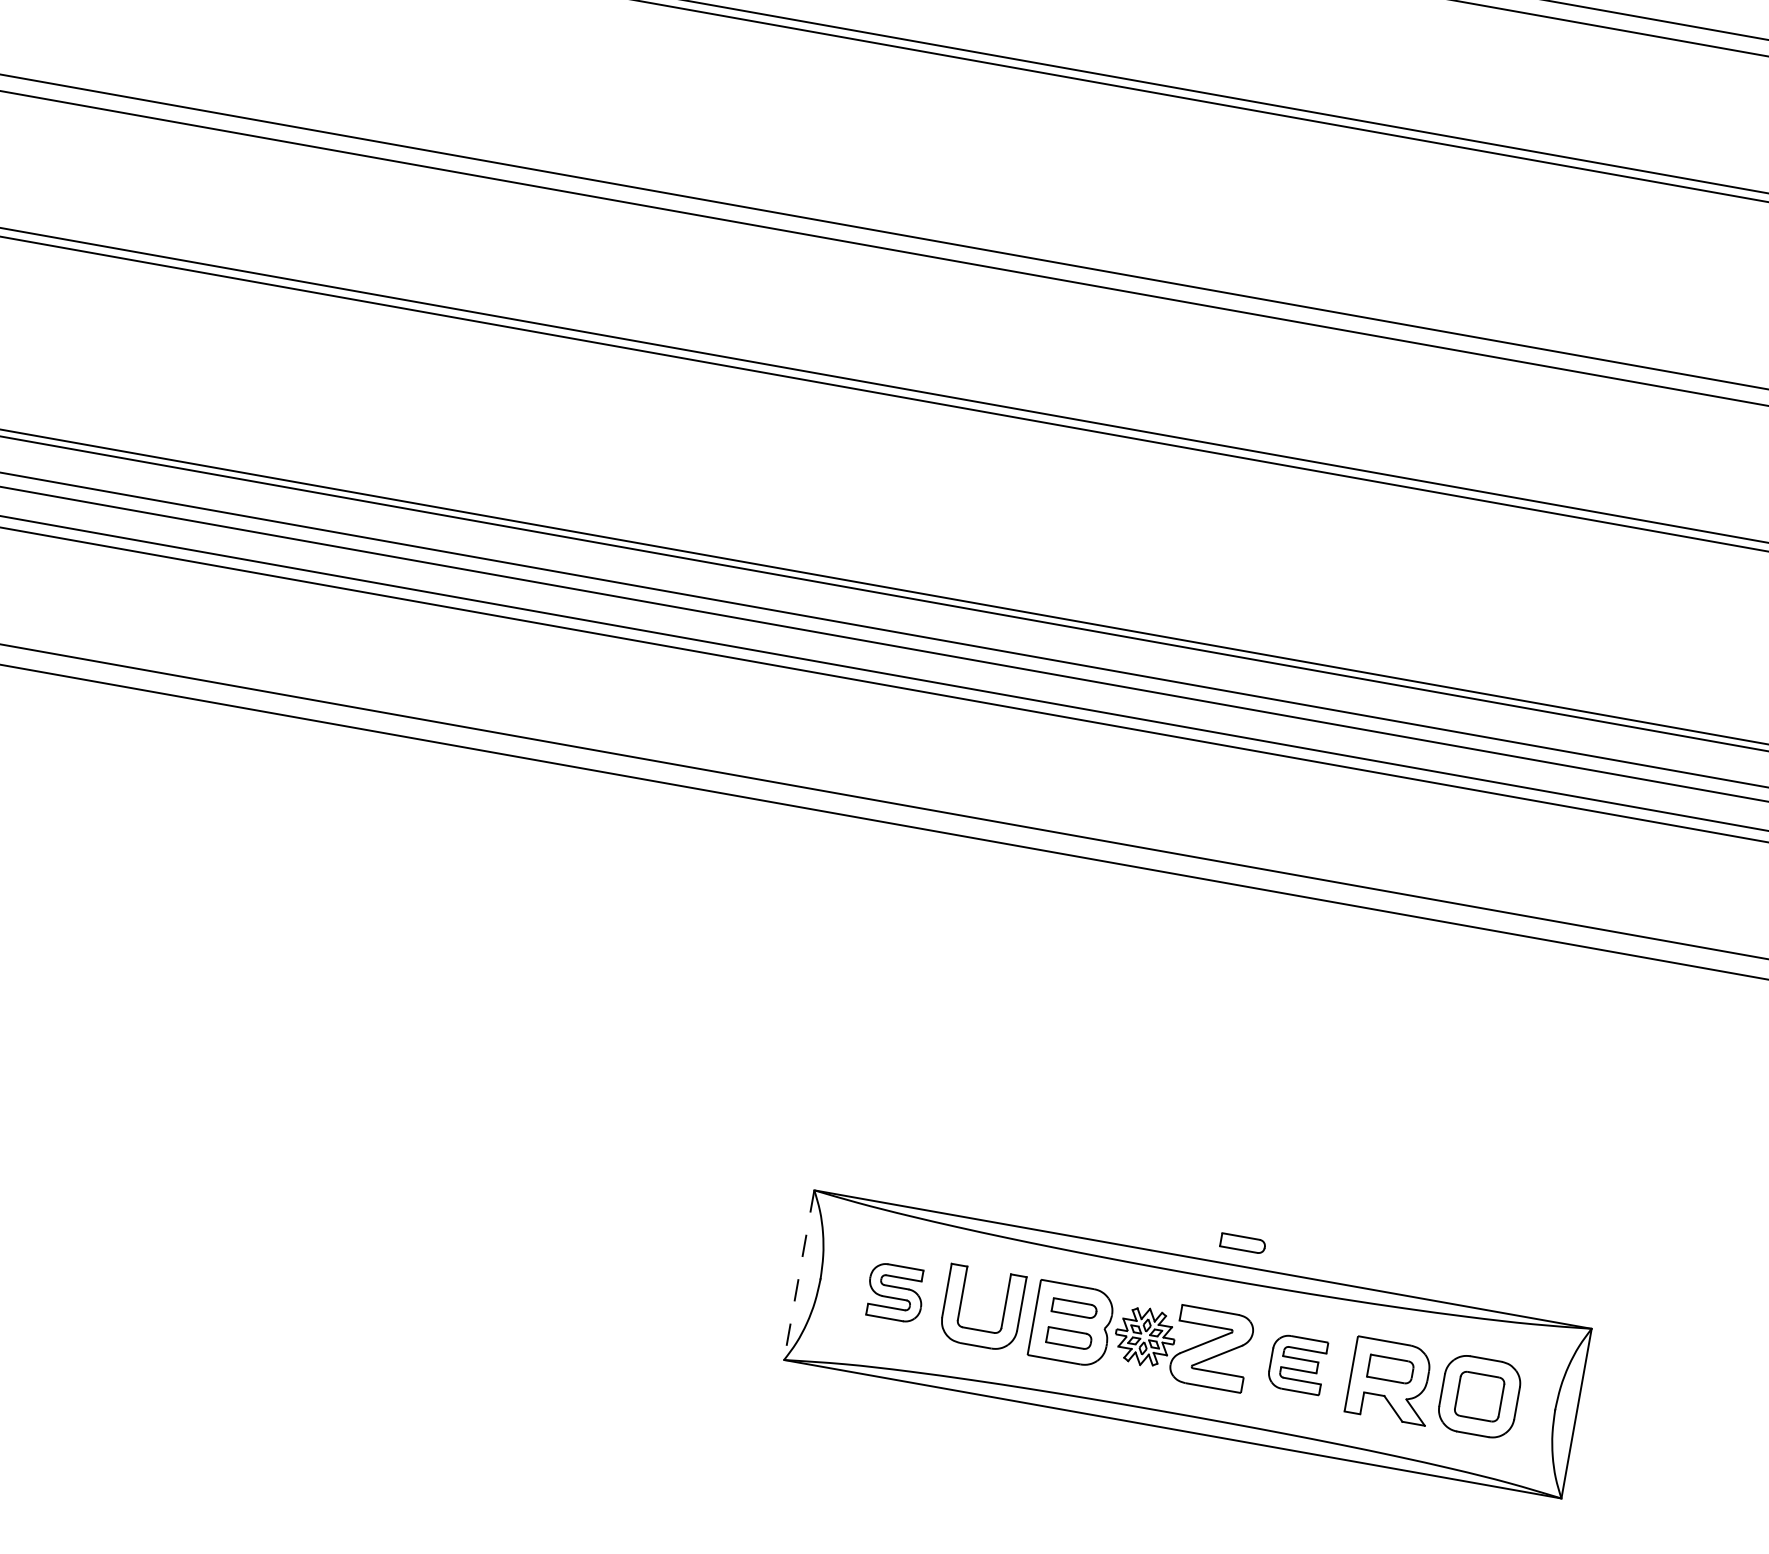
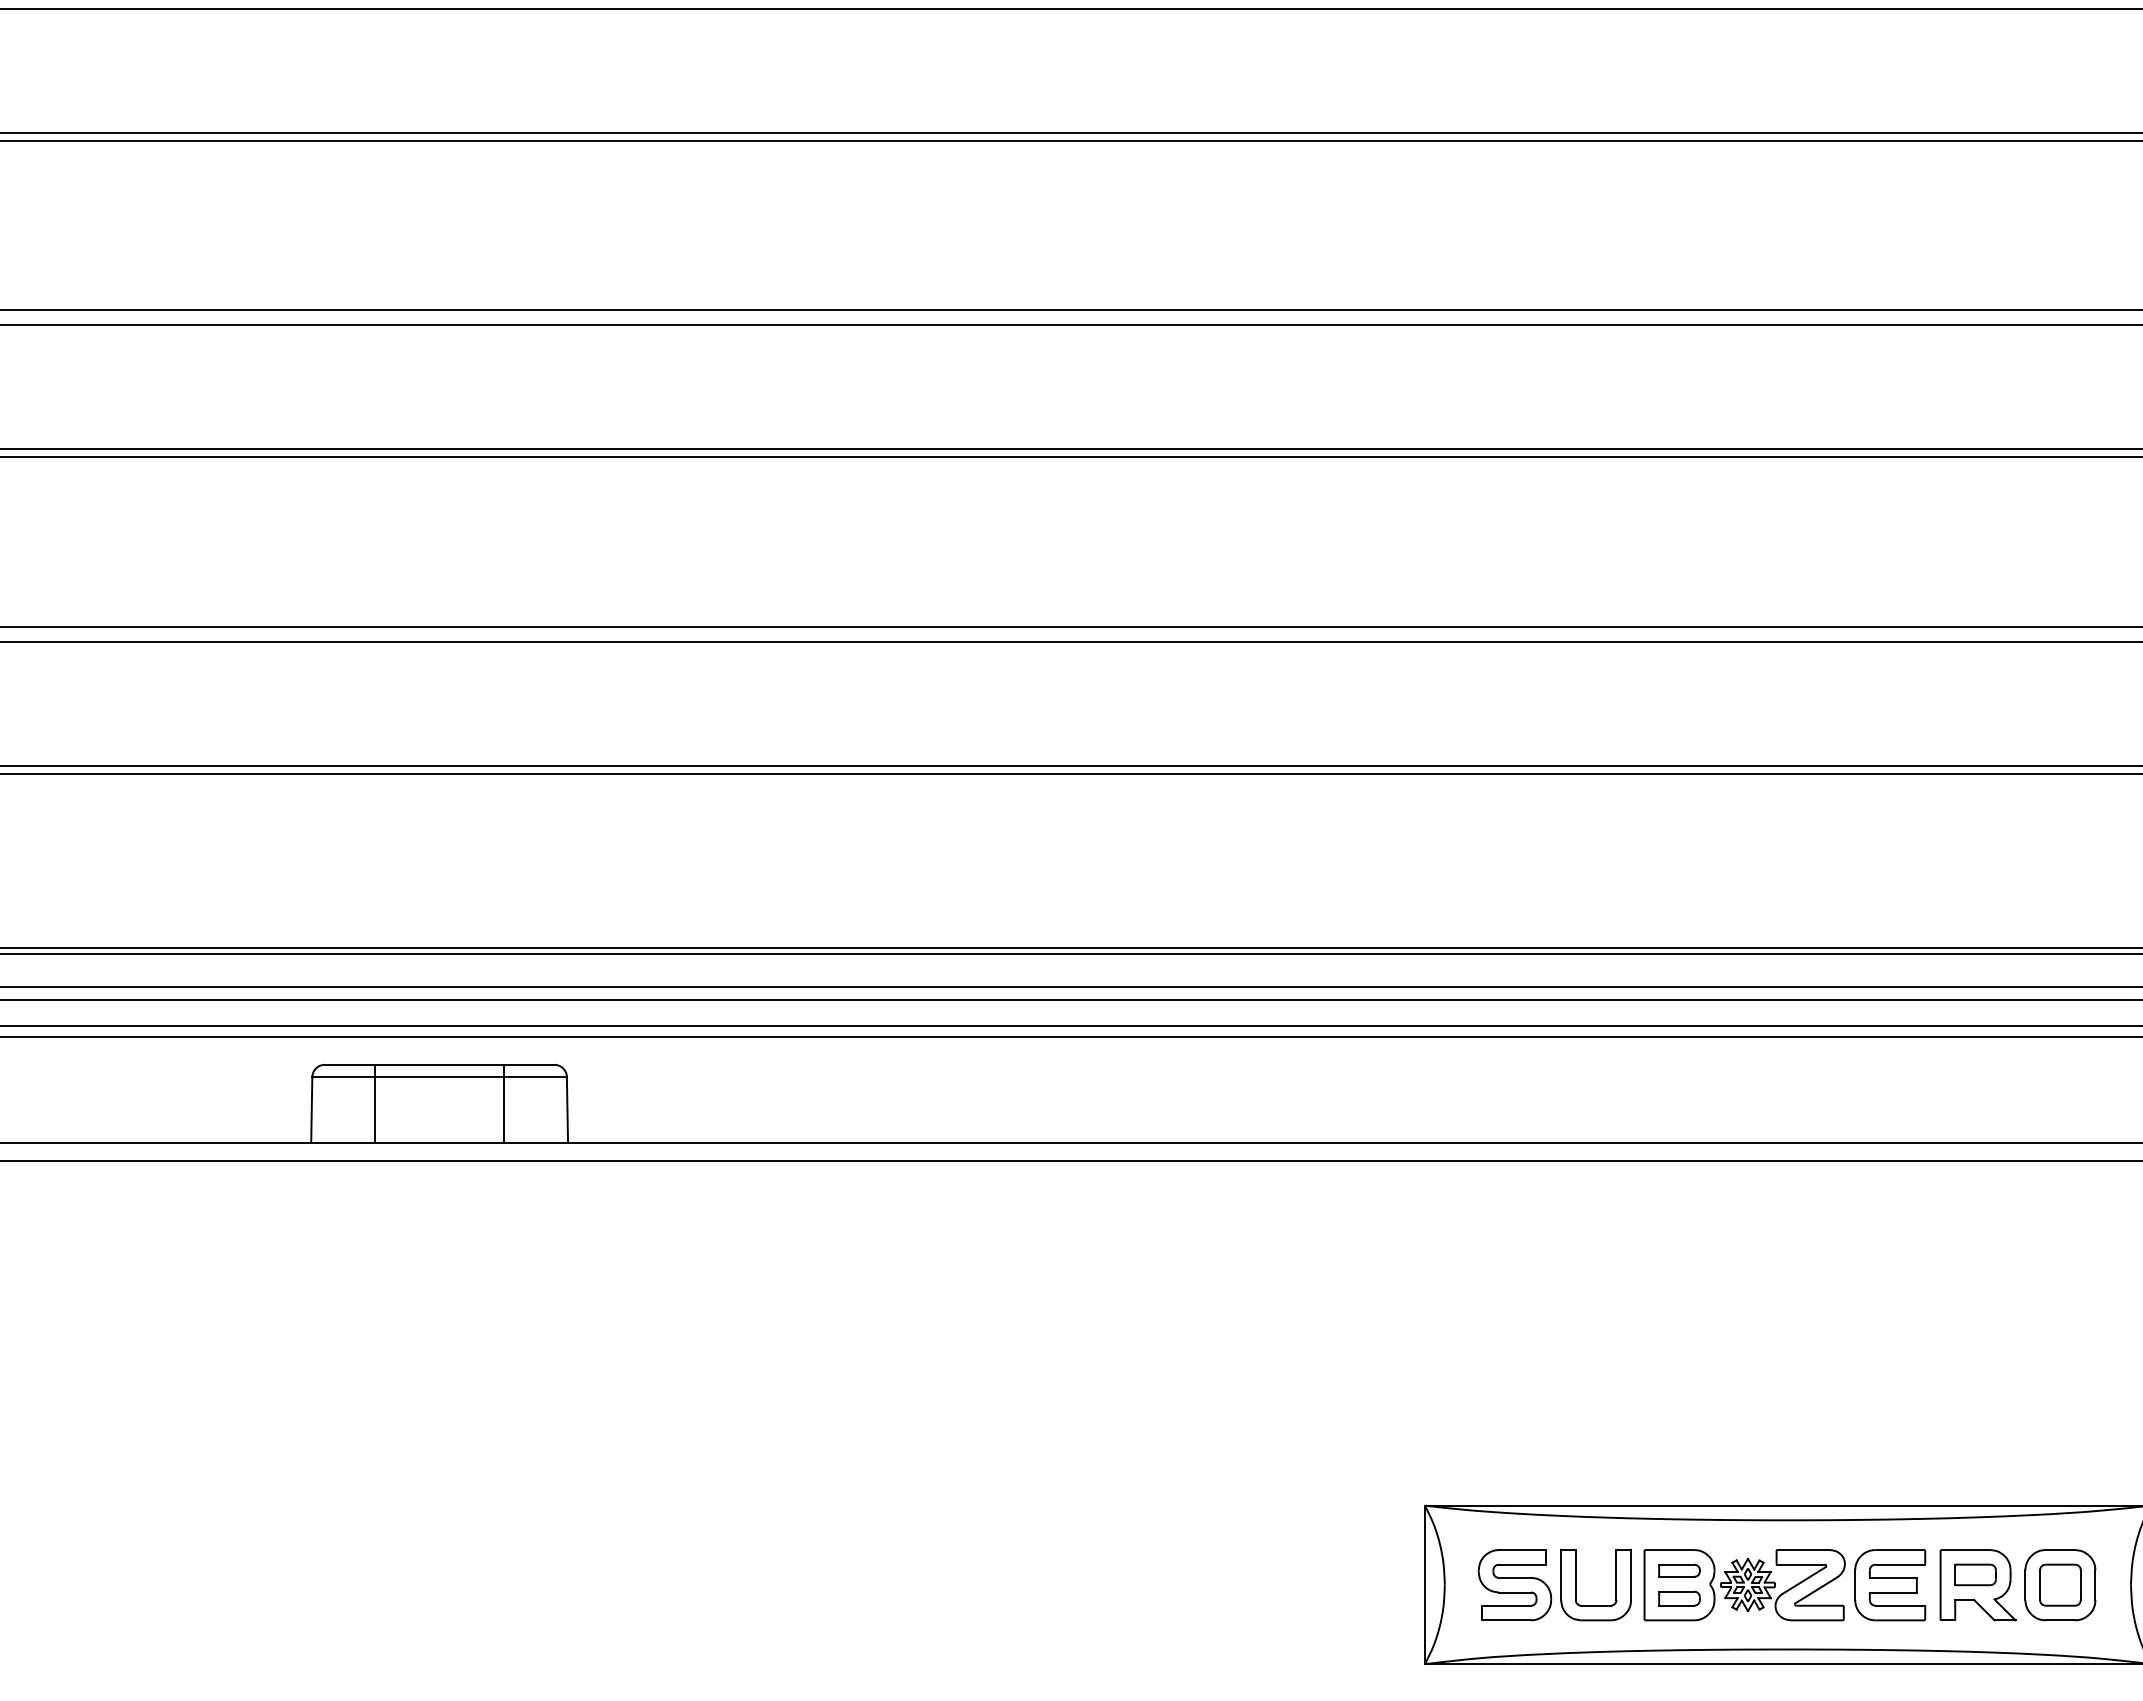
part: (1243, 1243) -> (1821, 1484), removed
line: (798, 1275) -> (1424, 1585), dashed -> solid
part: (895, 1292) -> (1514, 1585), size x1.43
part: (1297, 1364) -> (1890, 1585), size x1.43

